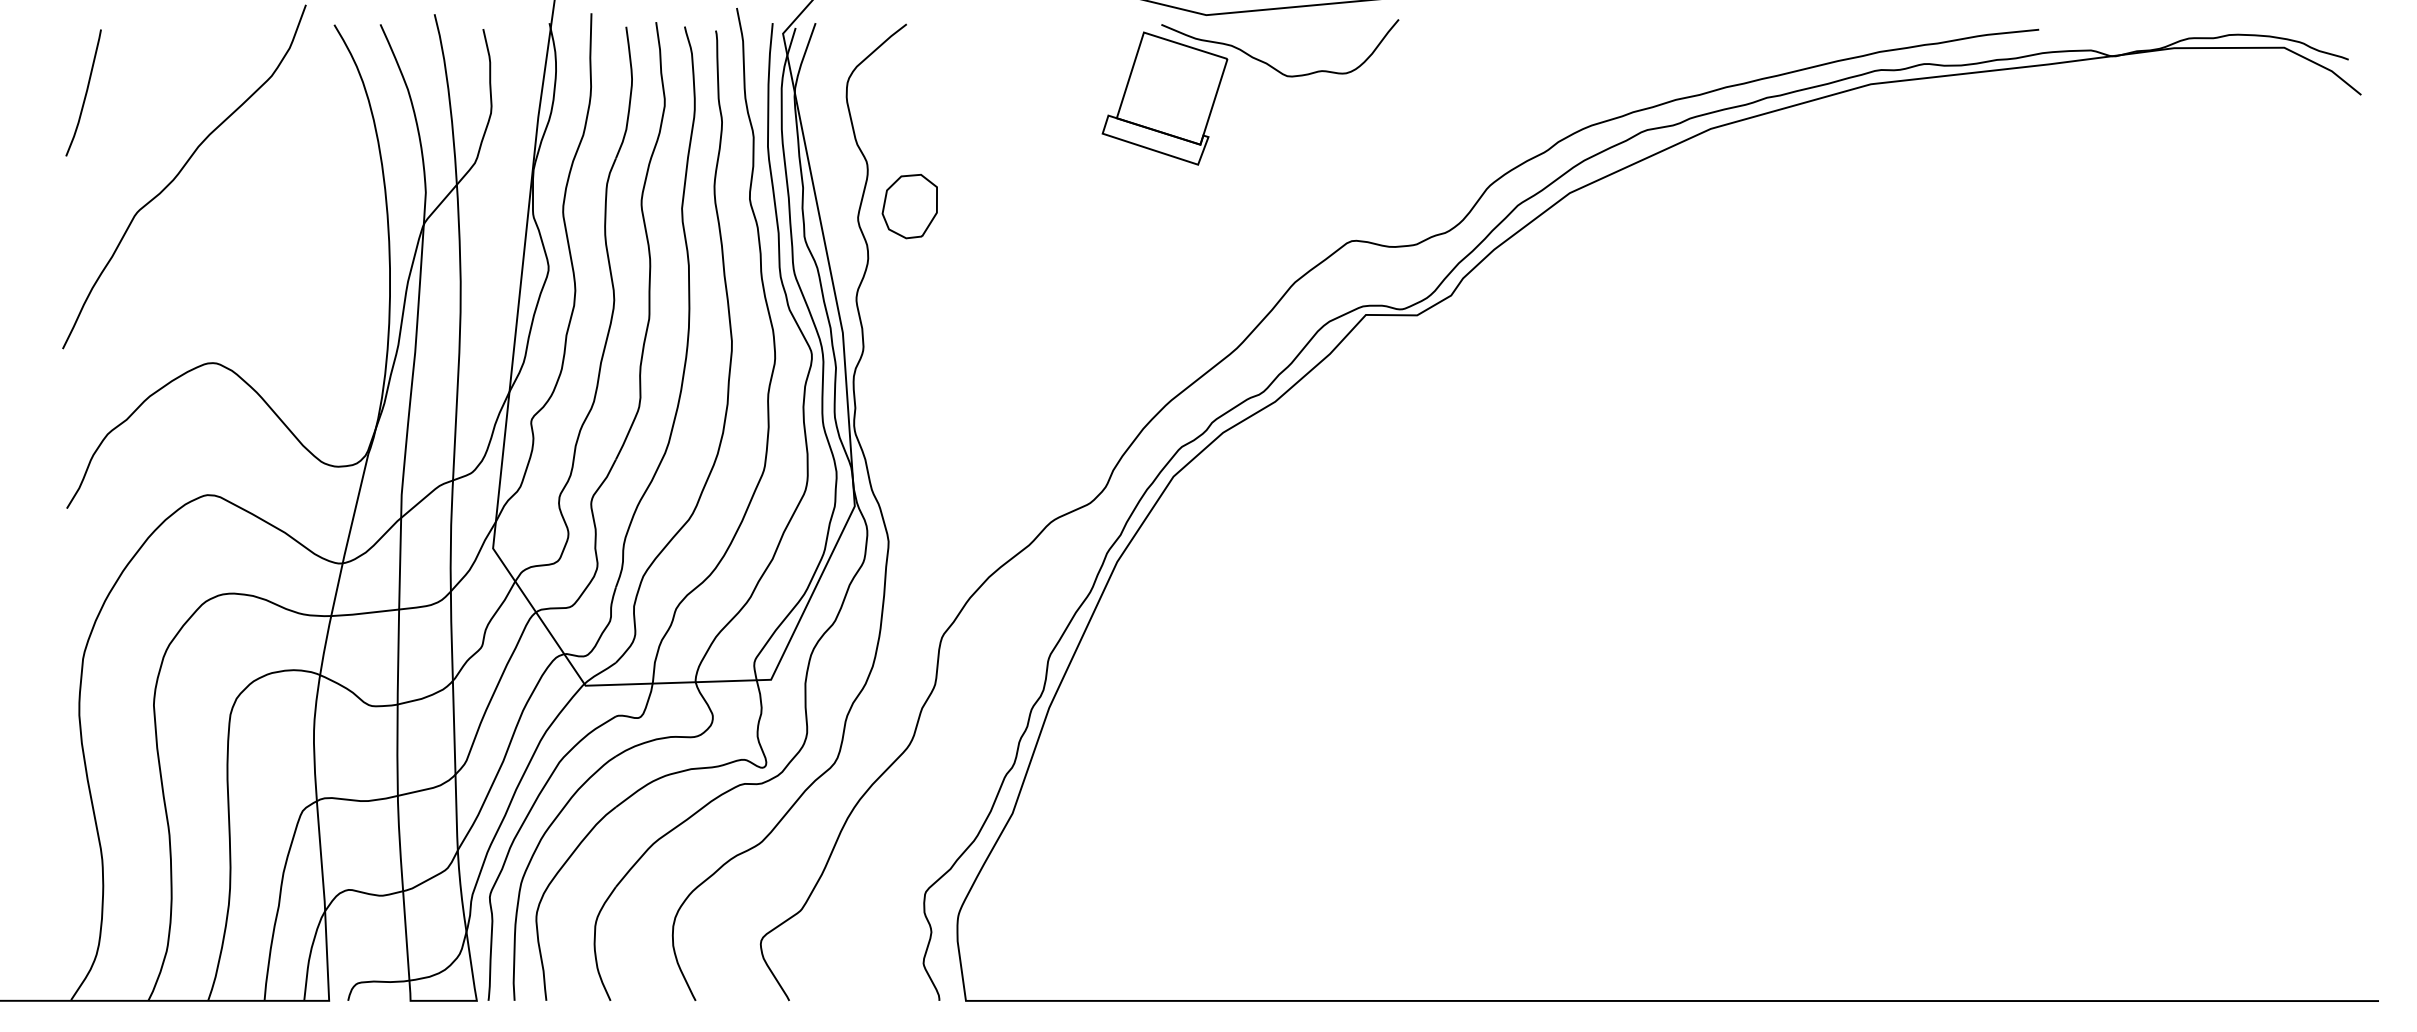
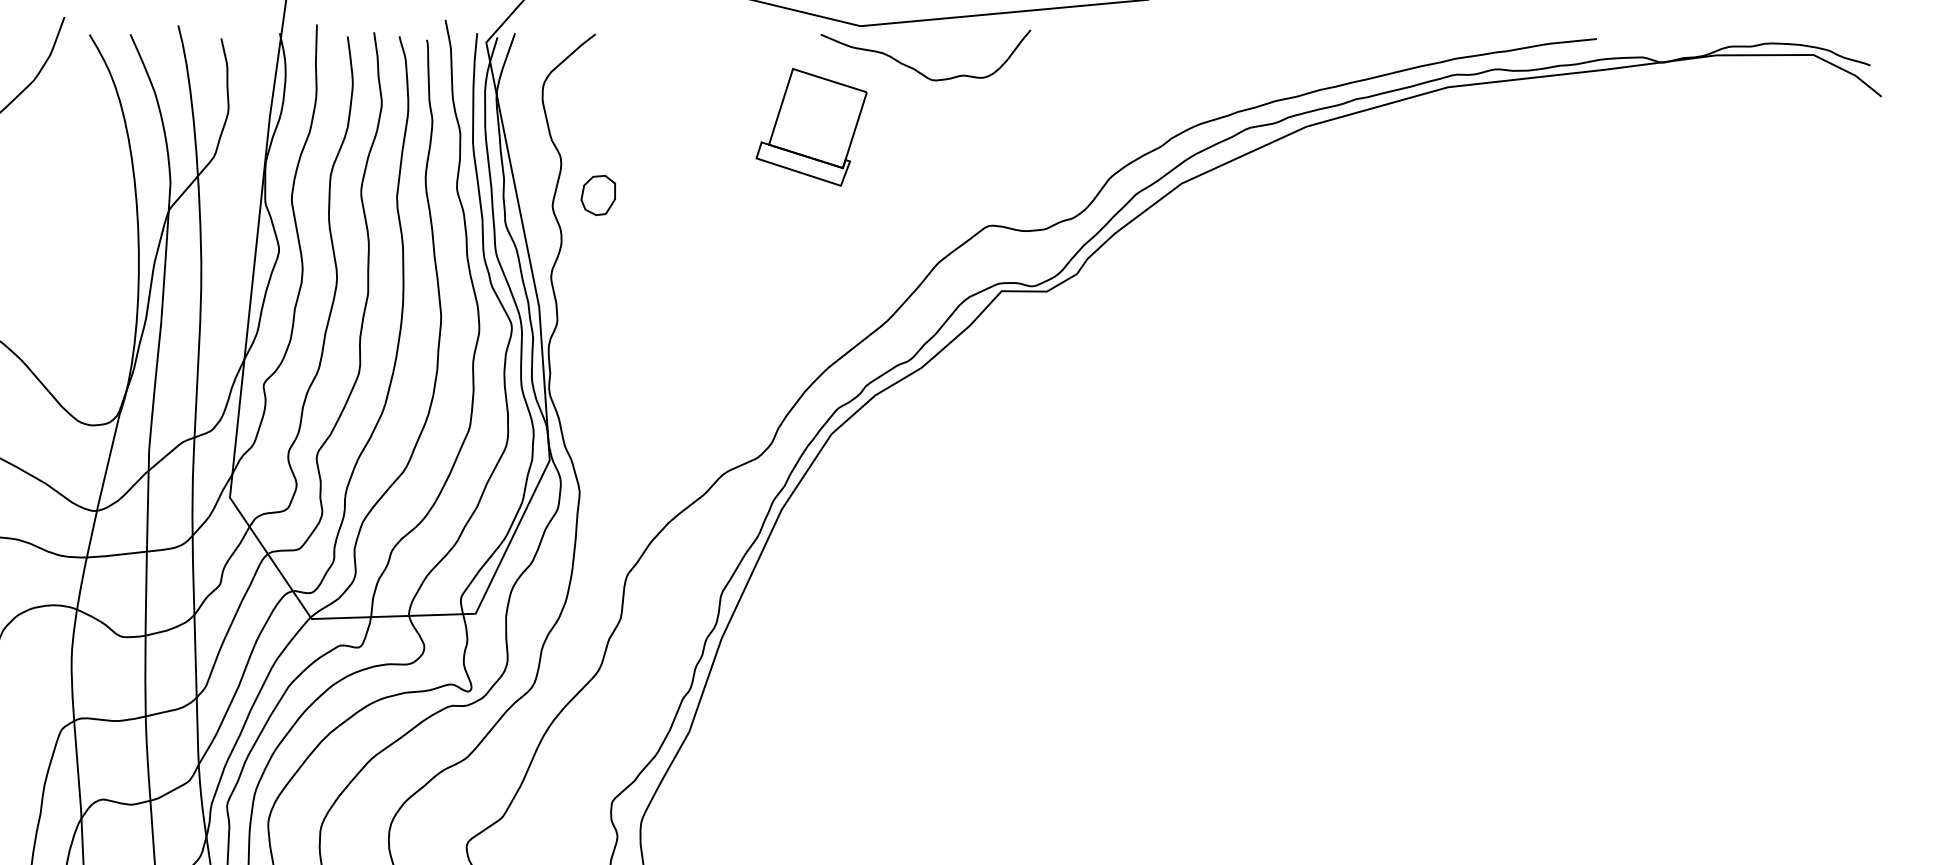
part: (1164, 98) -> (811, 127), moved
part: (909, 206) -> (598, 195), size x0.7

